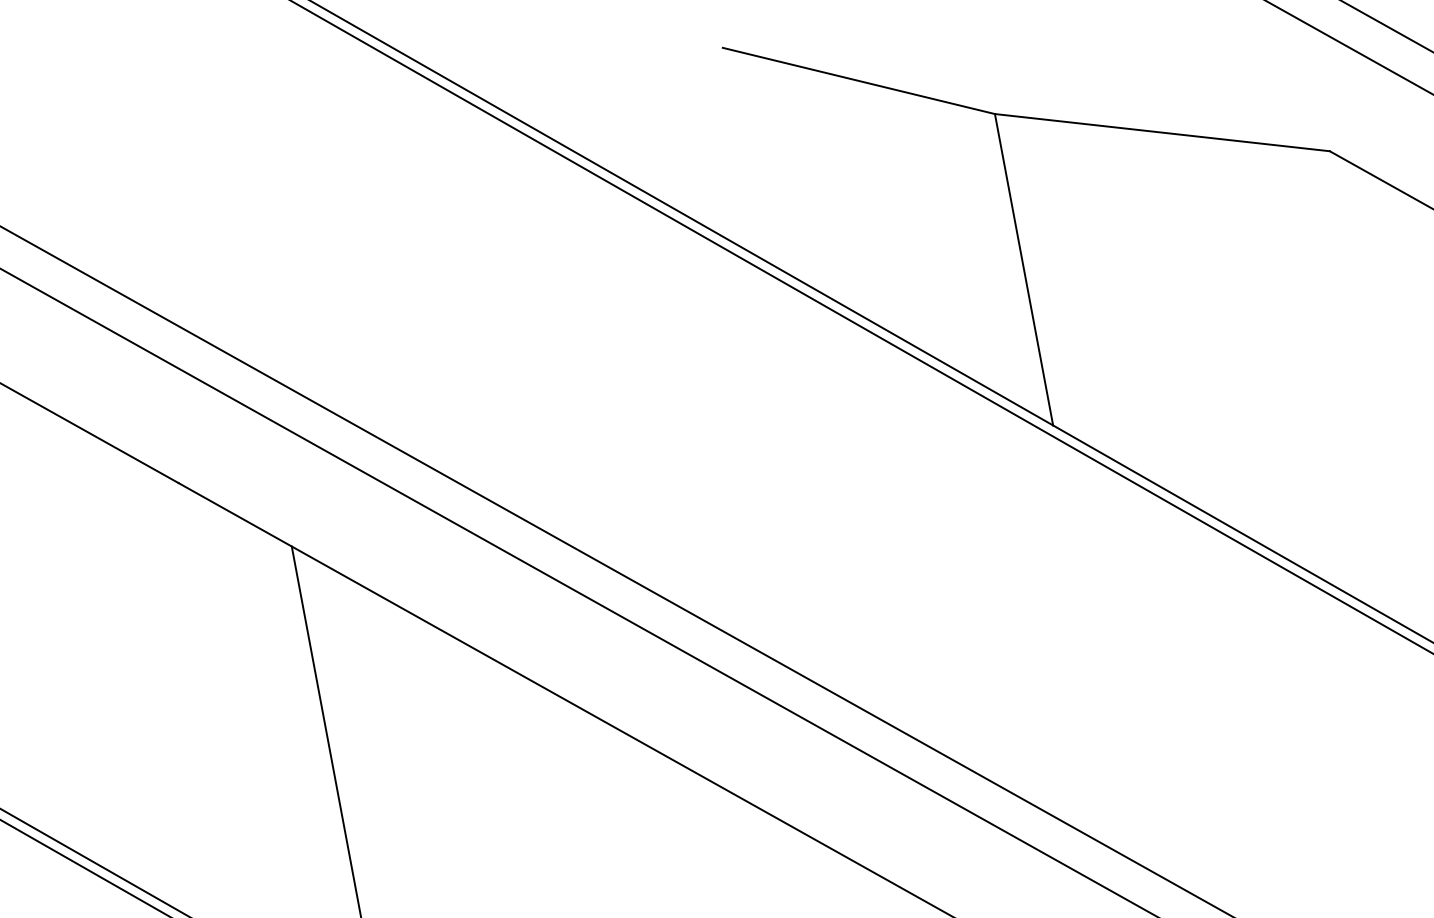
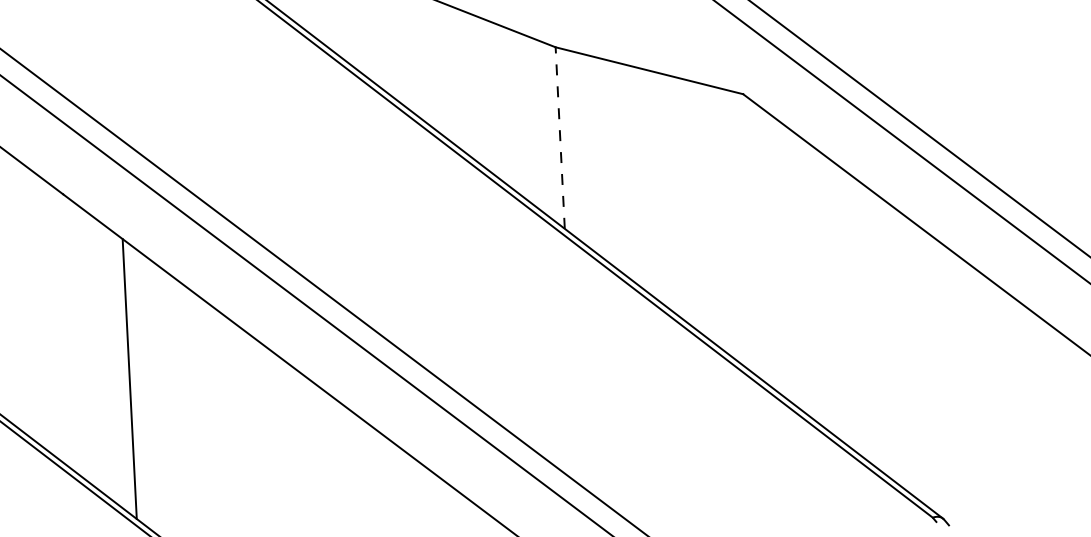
line: (1024, 270) -> (560, 138), solid -> dashed

